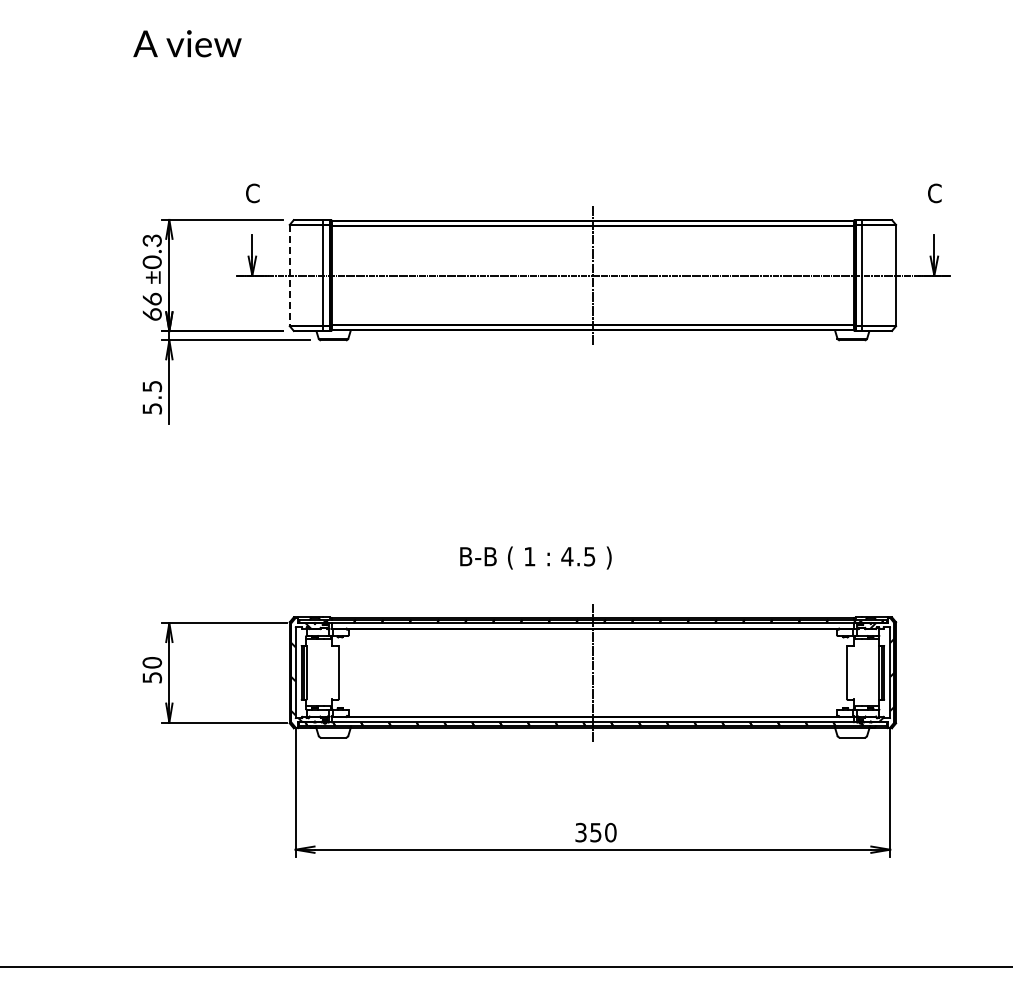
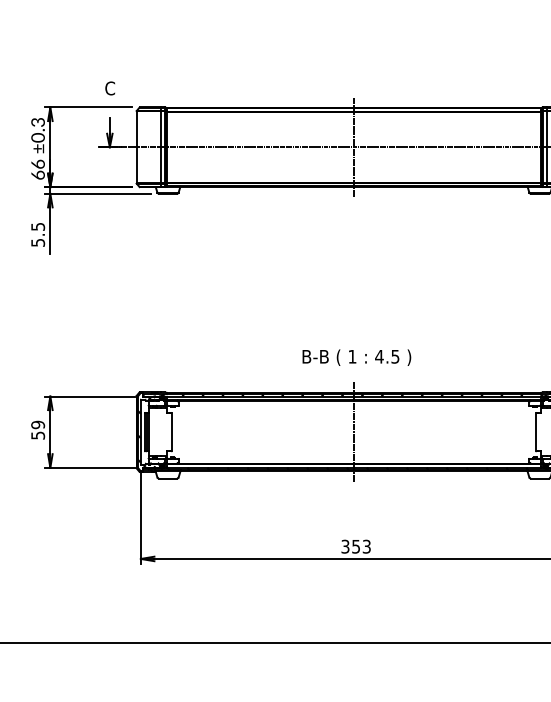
line: (289, 276) -> (136, 148), dashed -> solid
text: (535, 557) -> (356, 357), moved
text: (152, 662) -> (38, 424), 50 -> 59
text: (610, 832) -> (366, 546), 350 -> 353

